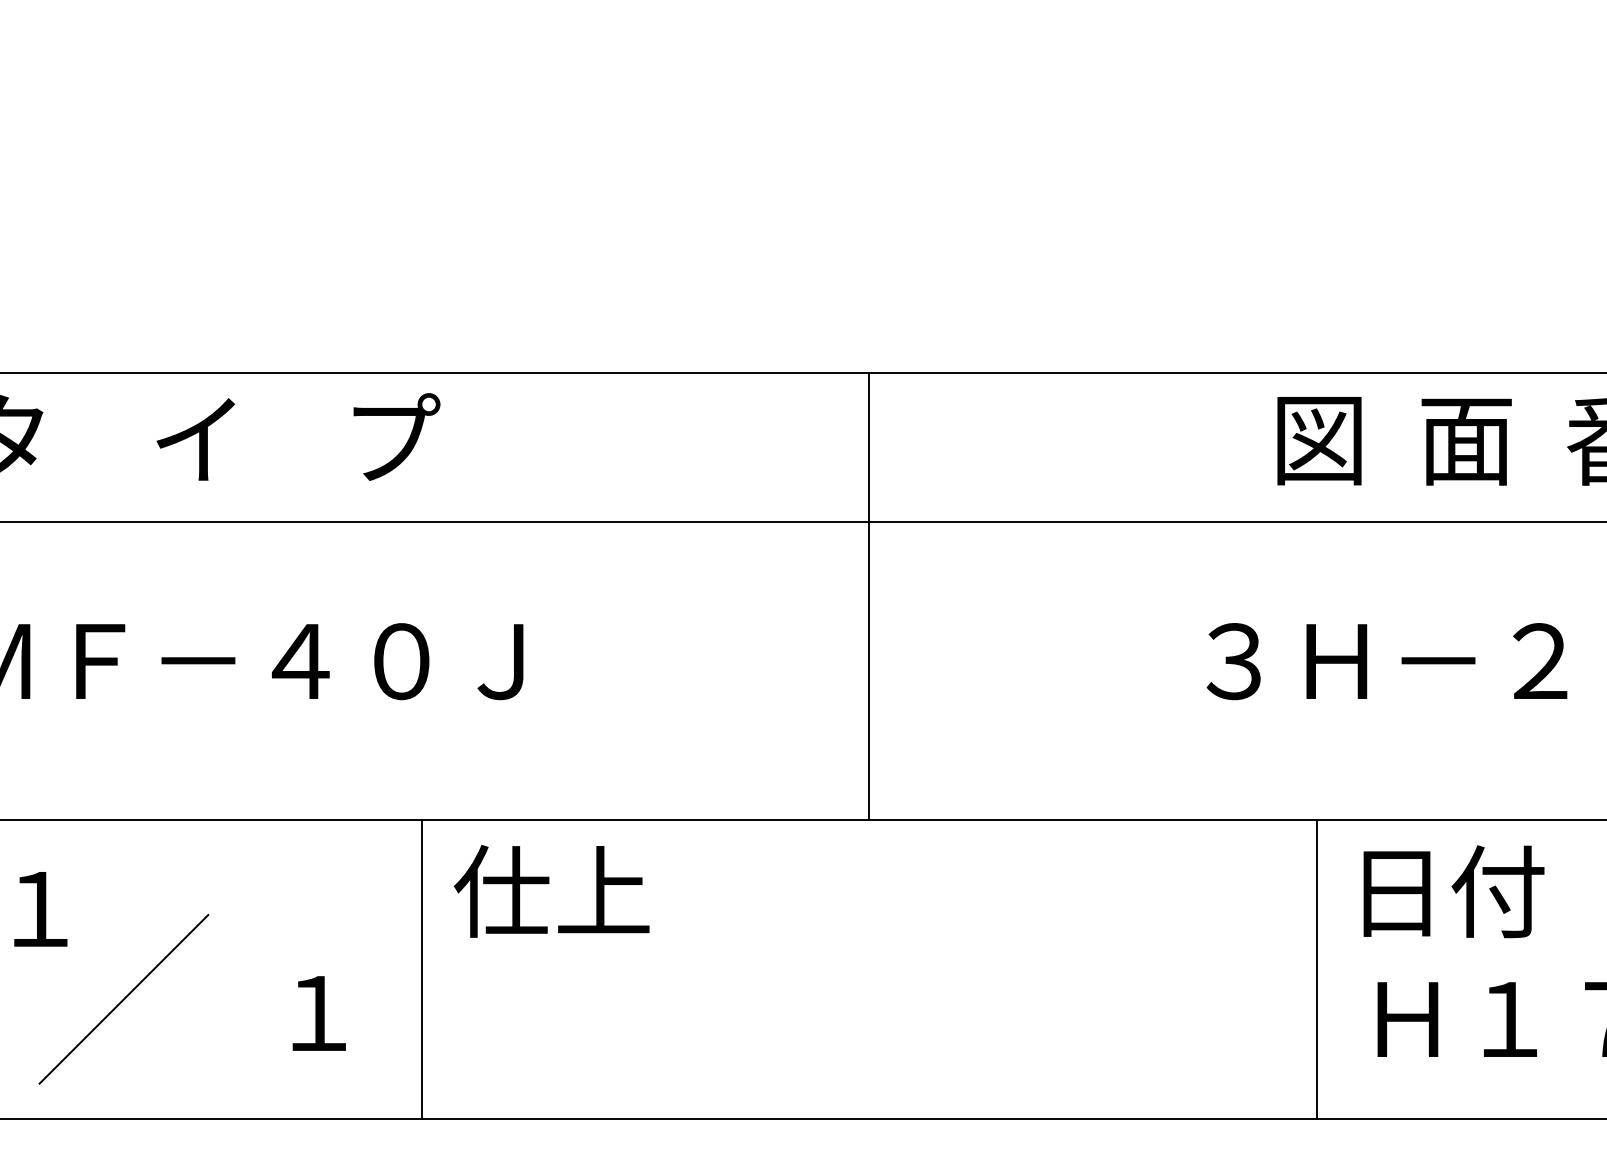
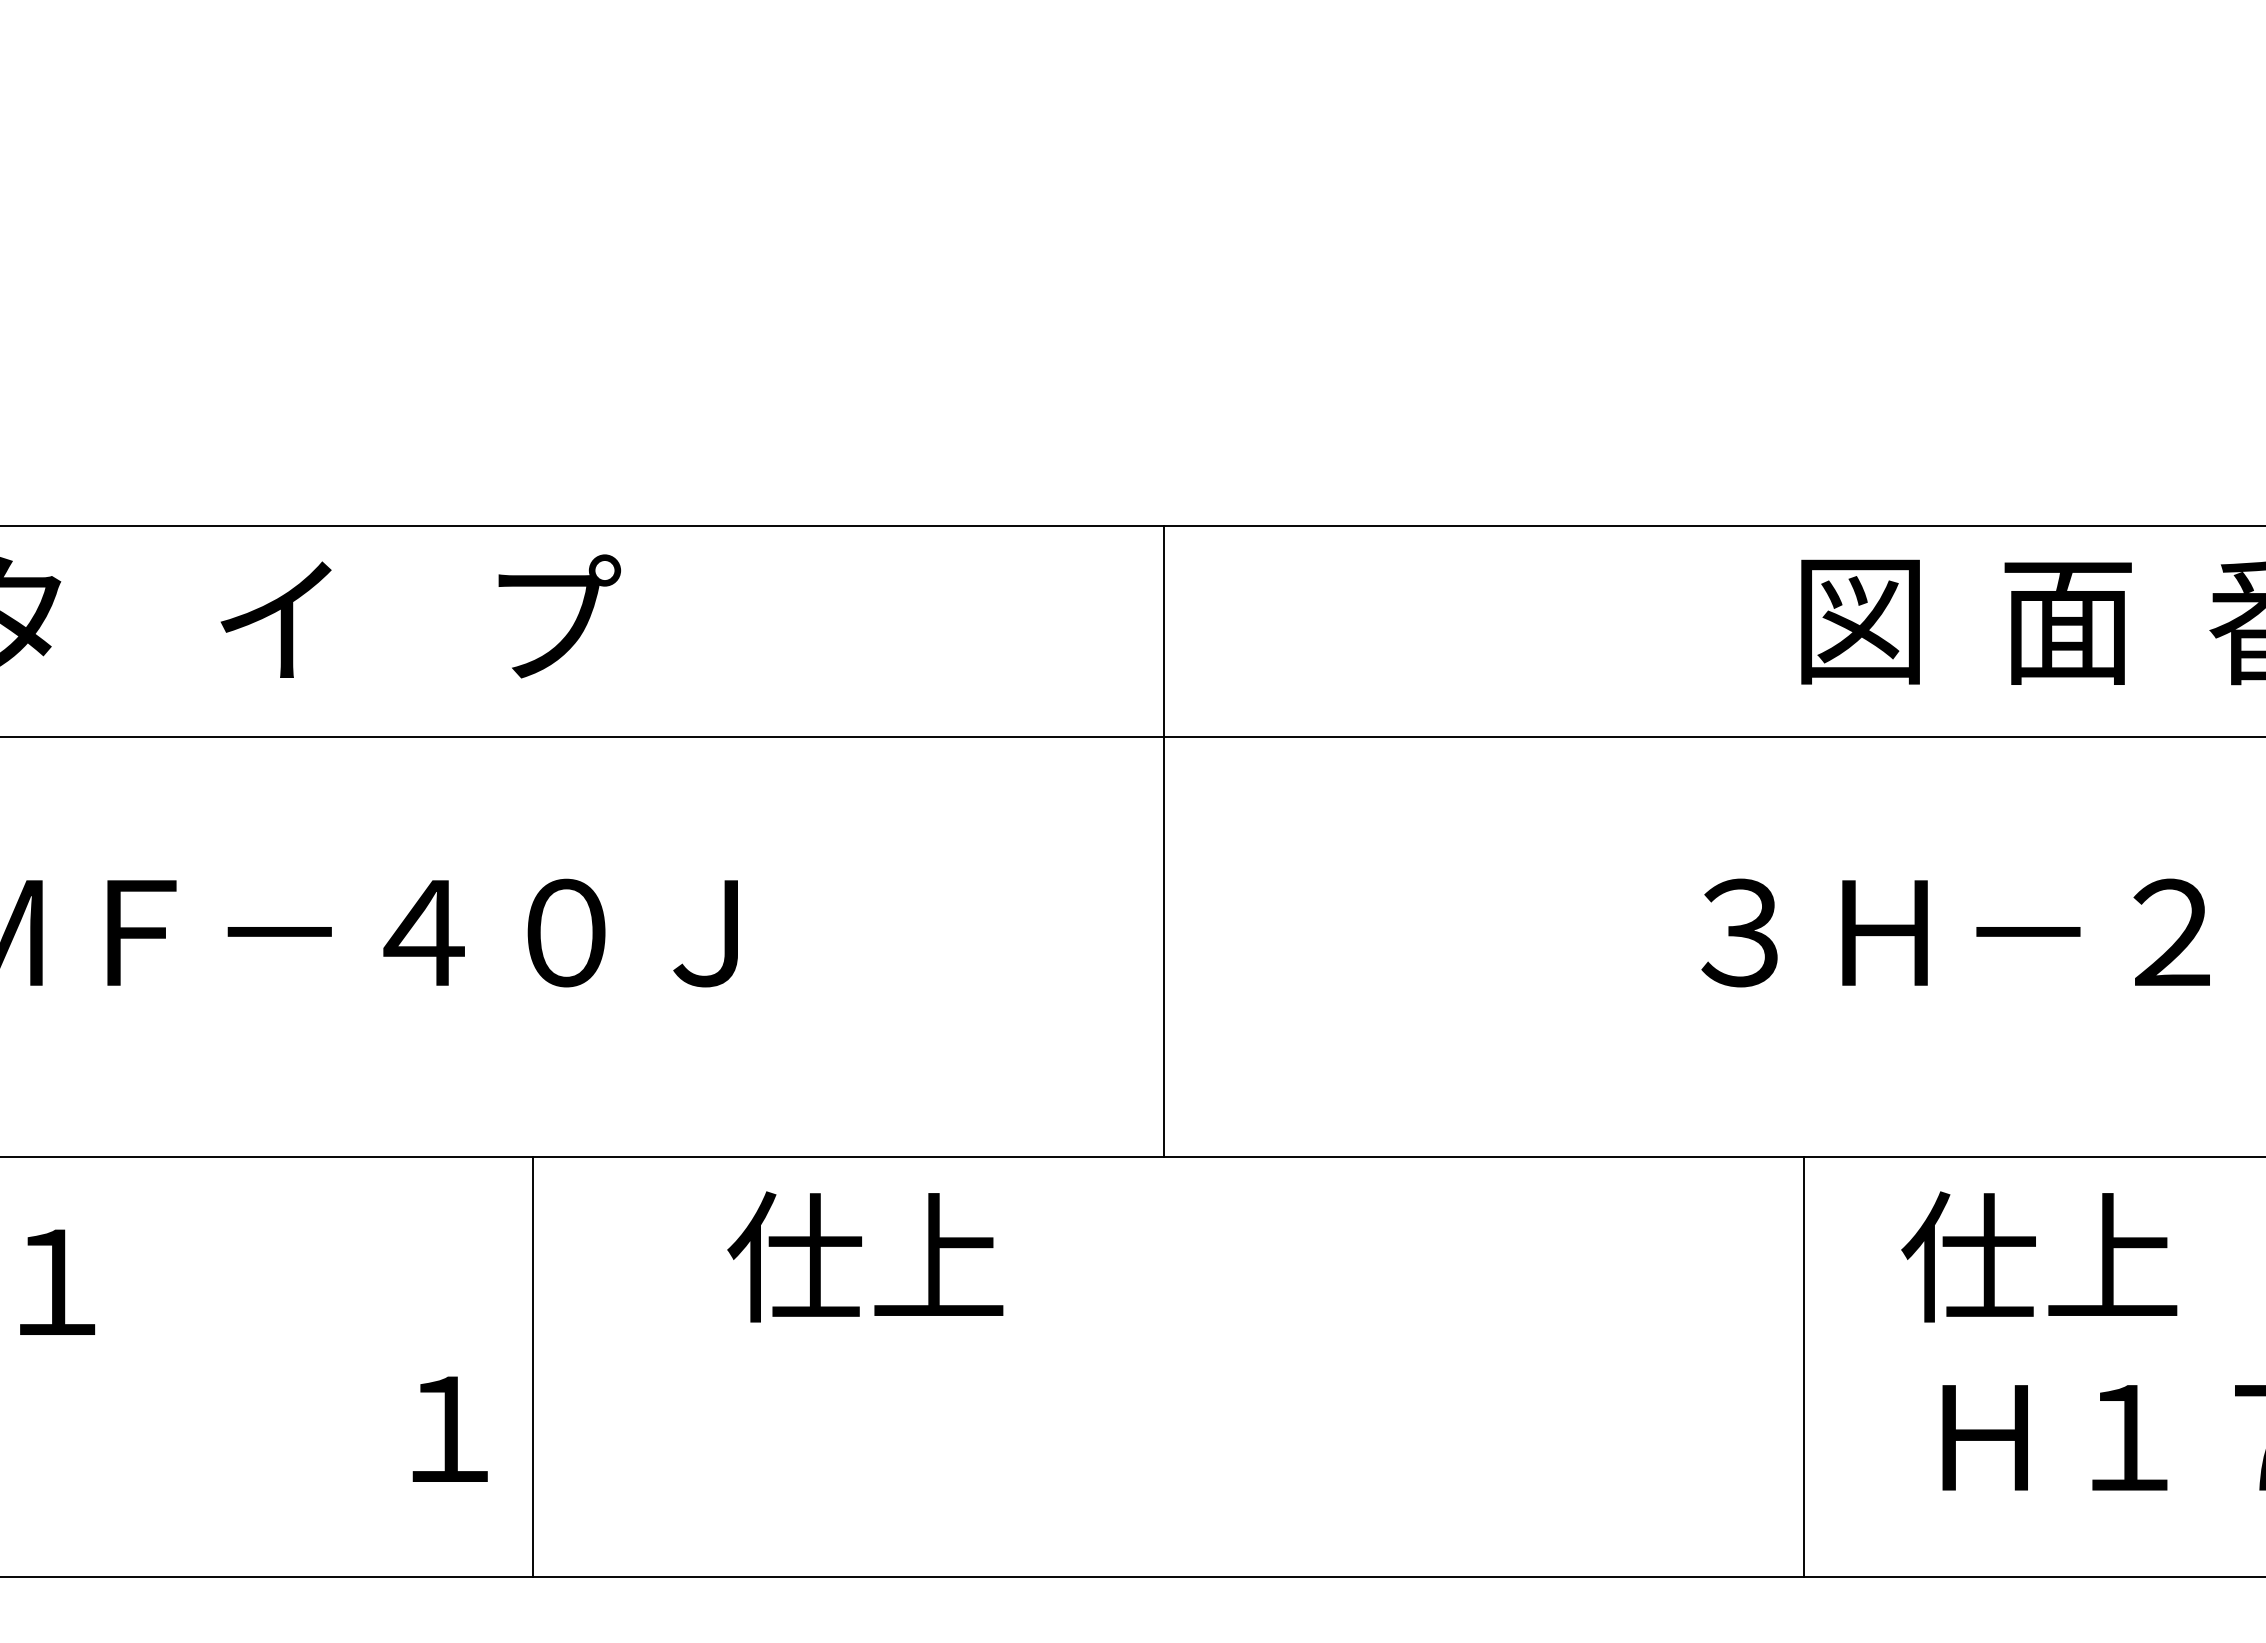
line: (869, 596) -> (1164, 841), moved
text: (551, 890) -> (865, 1255), moved
text: (1446, 891) -> (2039, 1257), 日付 -> 仕上
line: (422, 969) -> (533, 1367), moved
line: (1316, 969) -> (1804, 1367), moved
line: (123, 999) -> (174, 1409), removed

